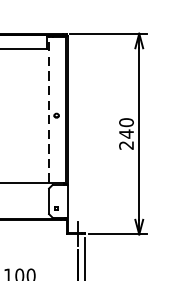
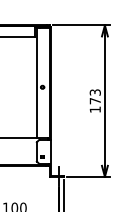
line: (48, 109) -> (36, 82), dashed -> solid
text: (125, 133) -> (94, 100), 240 -> 173

